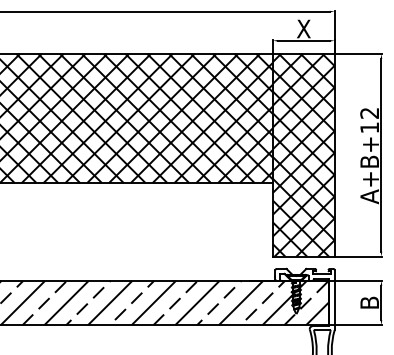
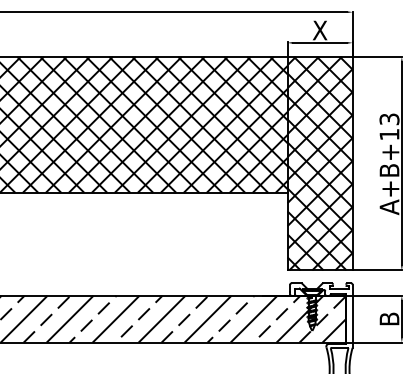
text: (369, 113) -> (389, 119), A+B+12 -> A+B+13

